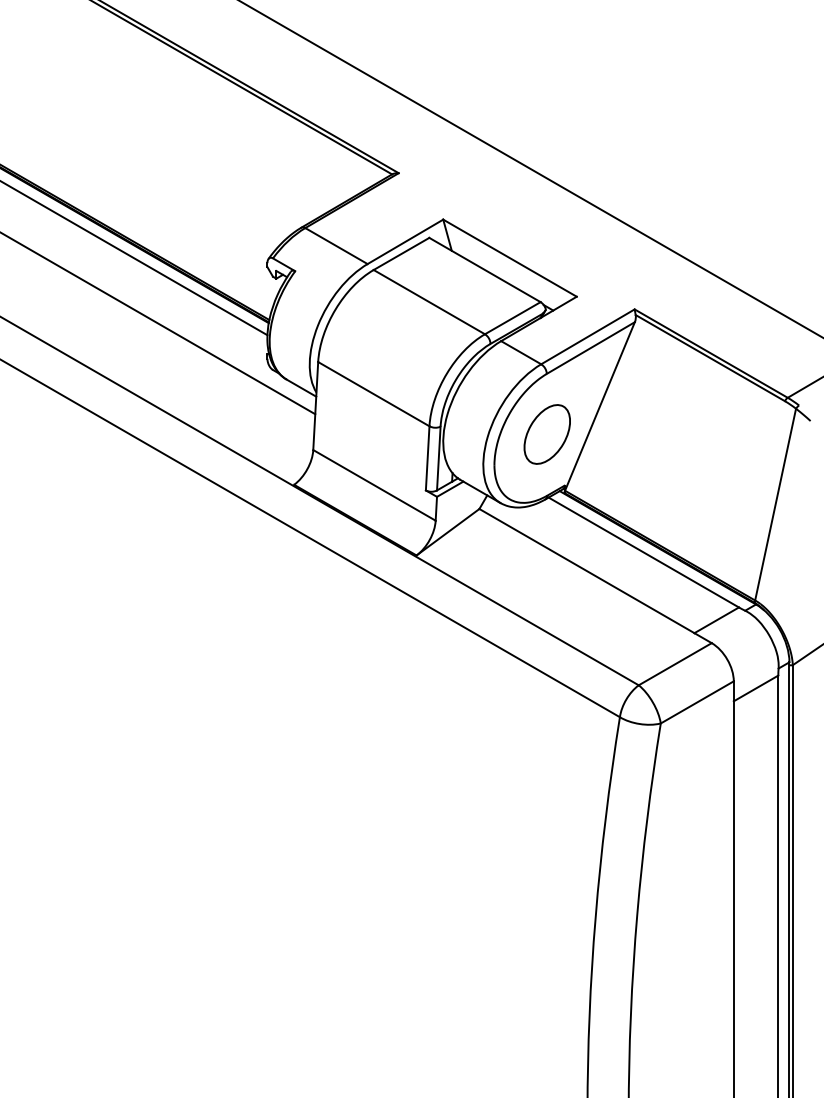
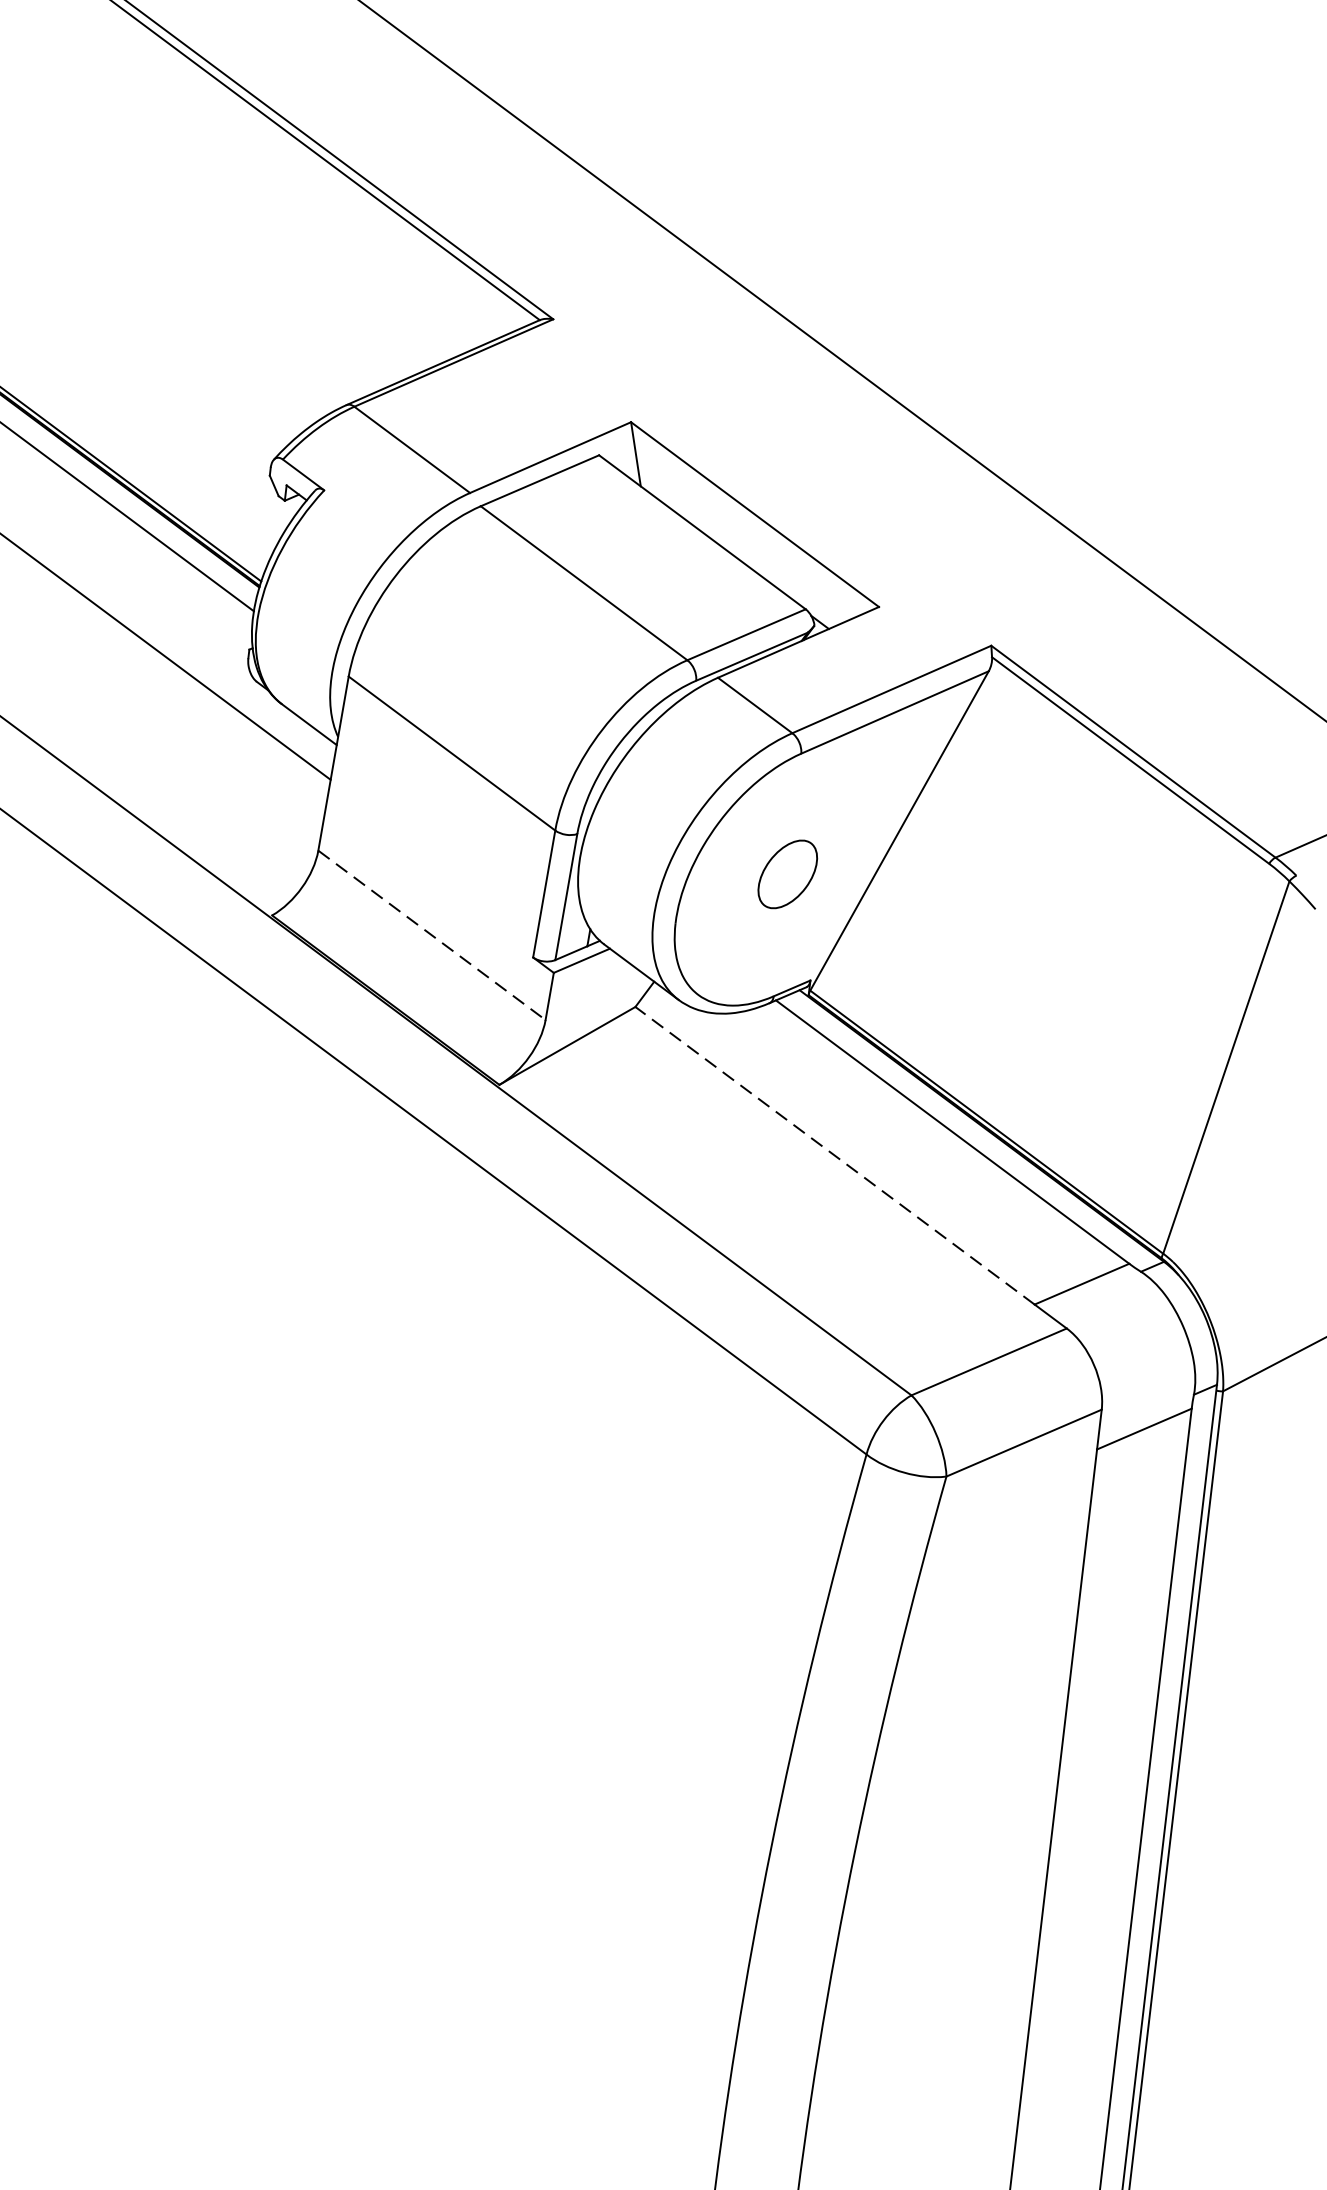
part: (546, 434) -> (786, 874), size x0.6
line: (374, 485) -> (431, 935), solid -> dashed
line: (586, 570) -> (834, 1154), solid -> dashed

